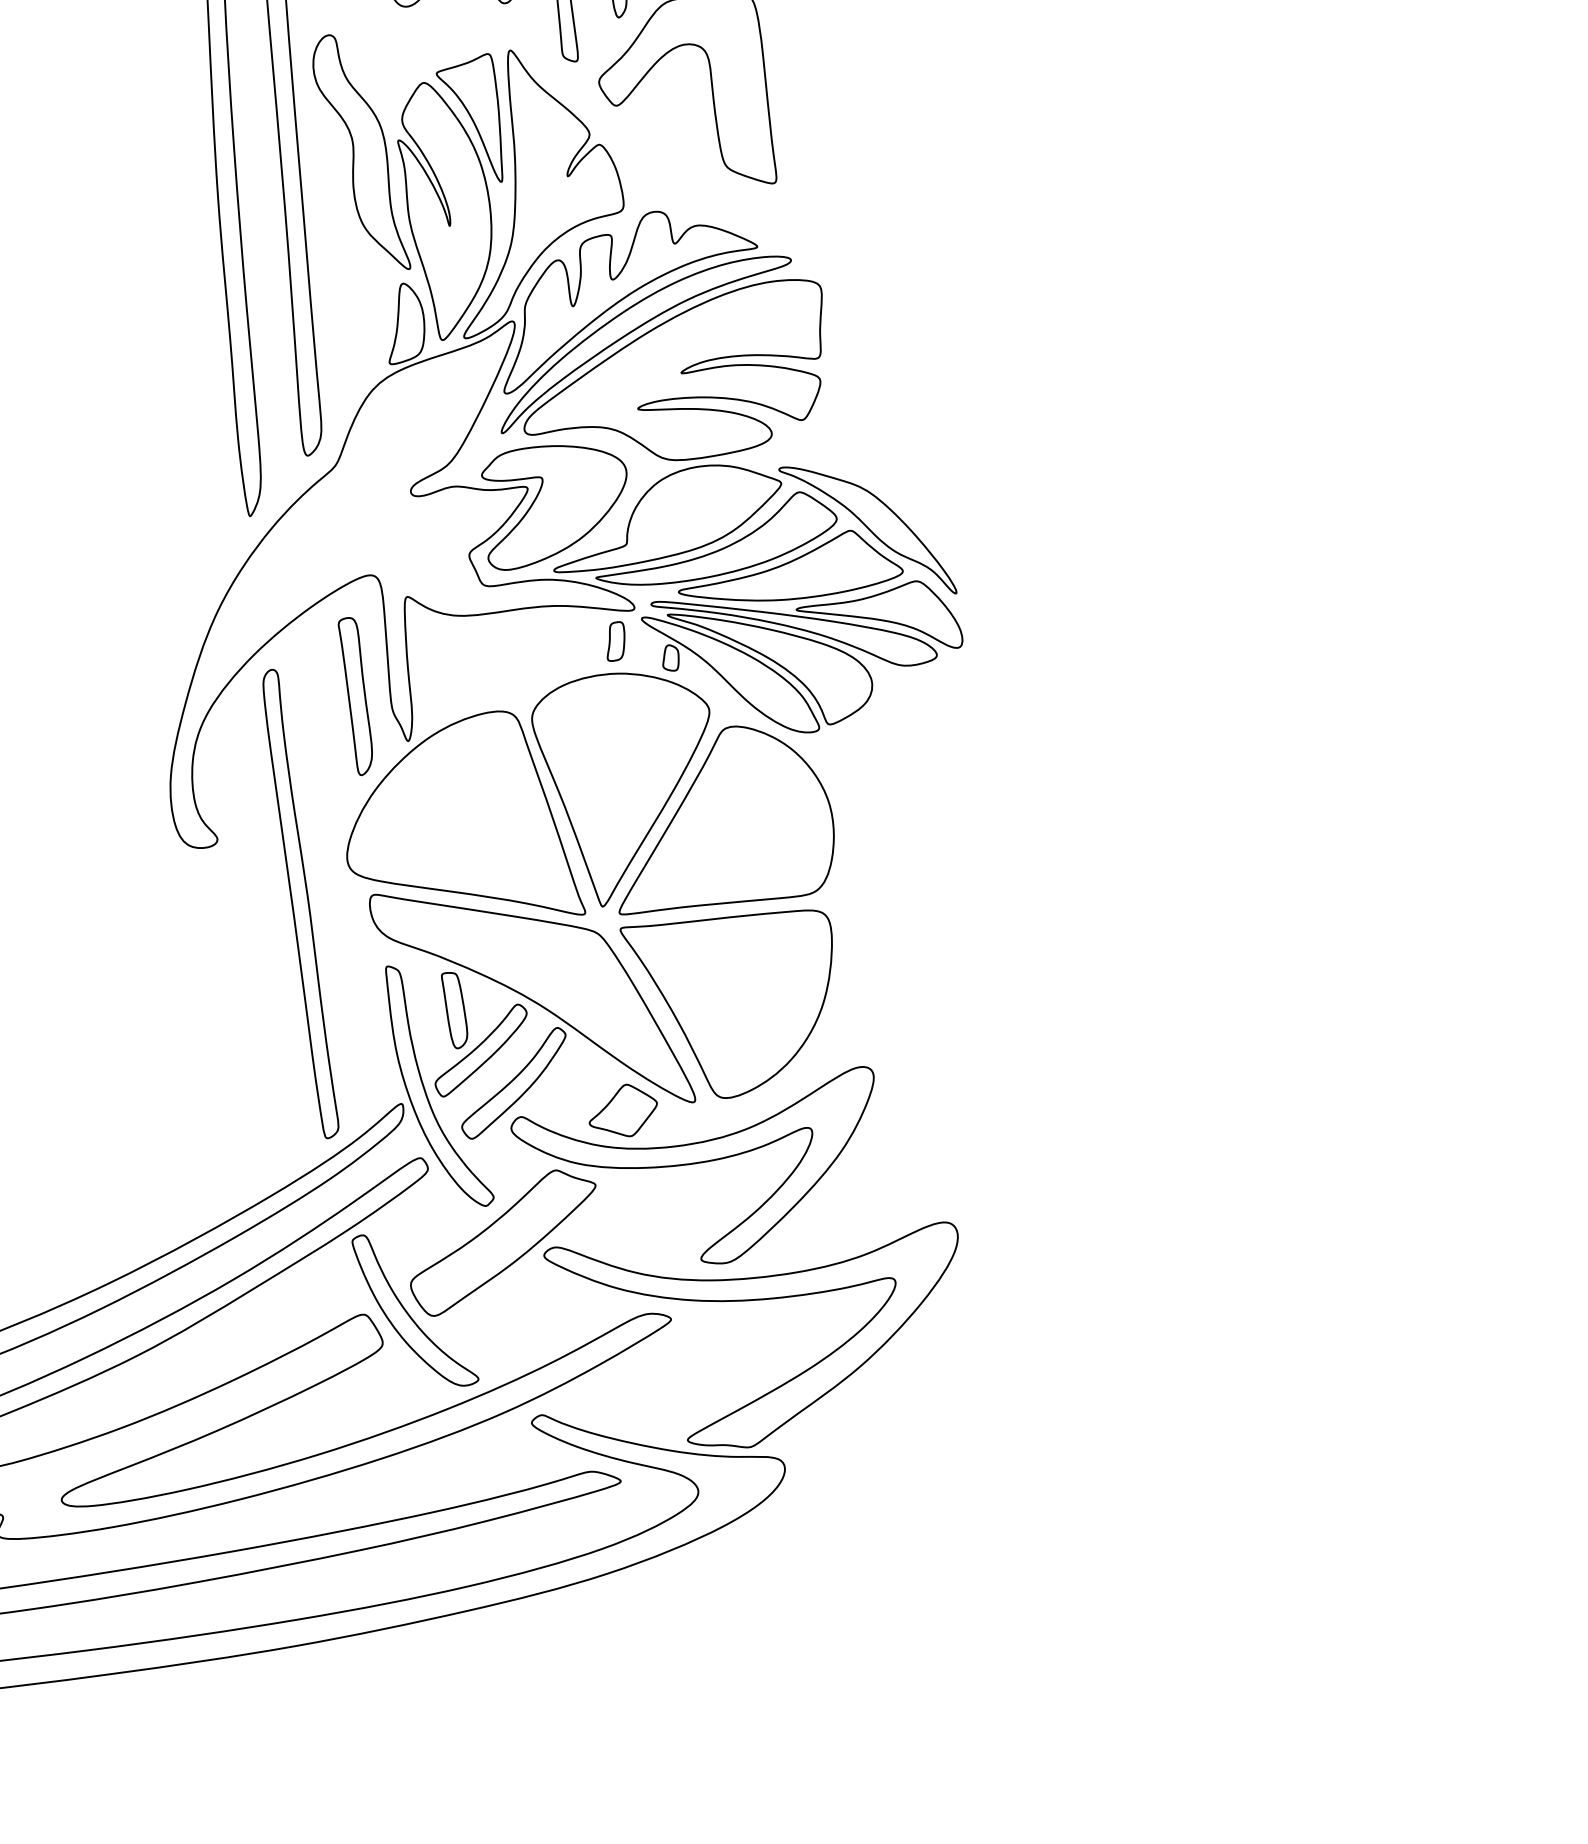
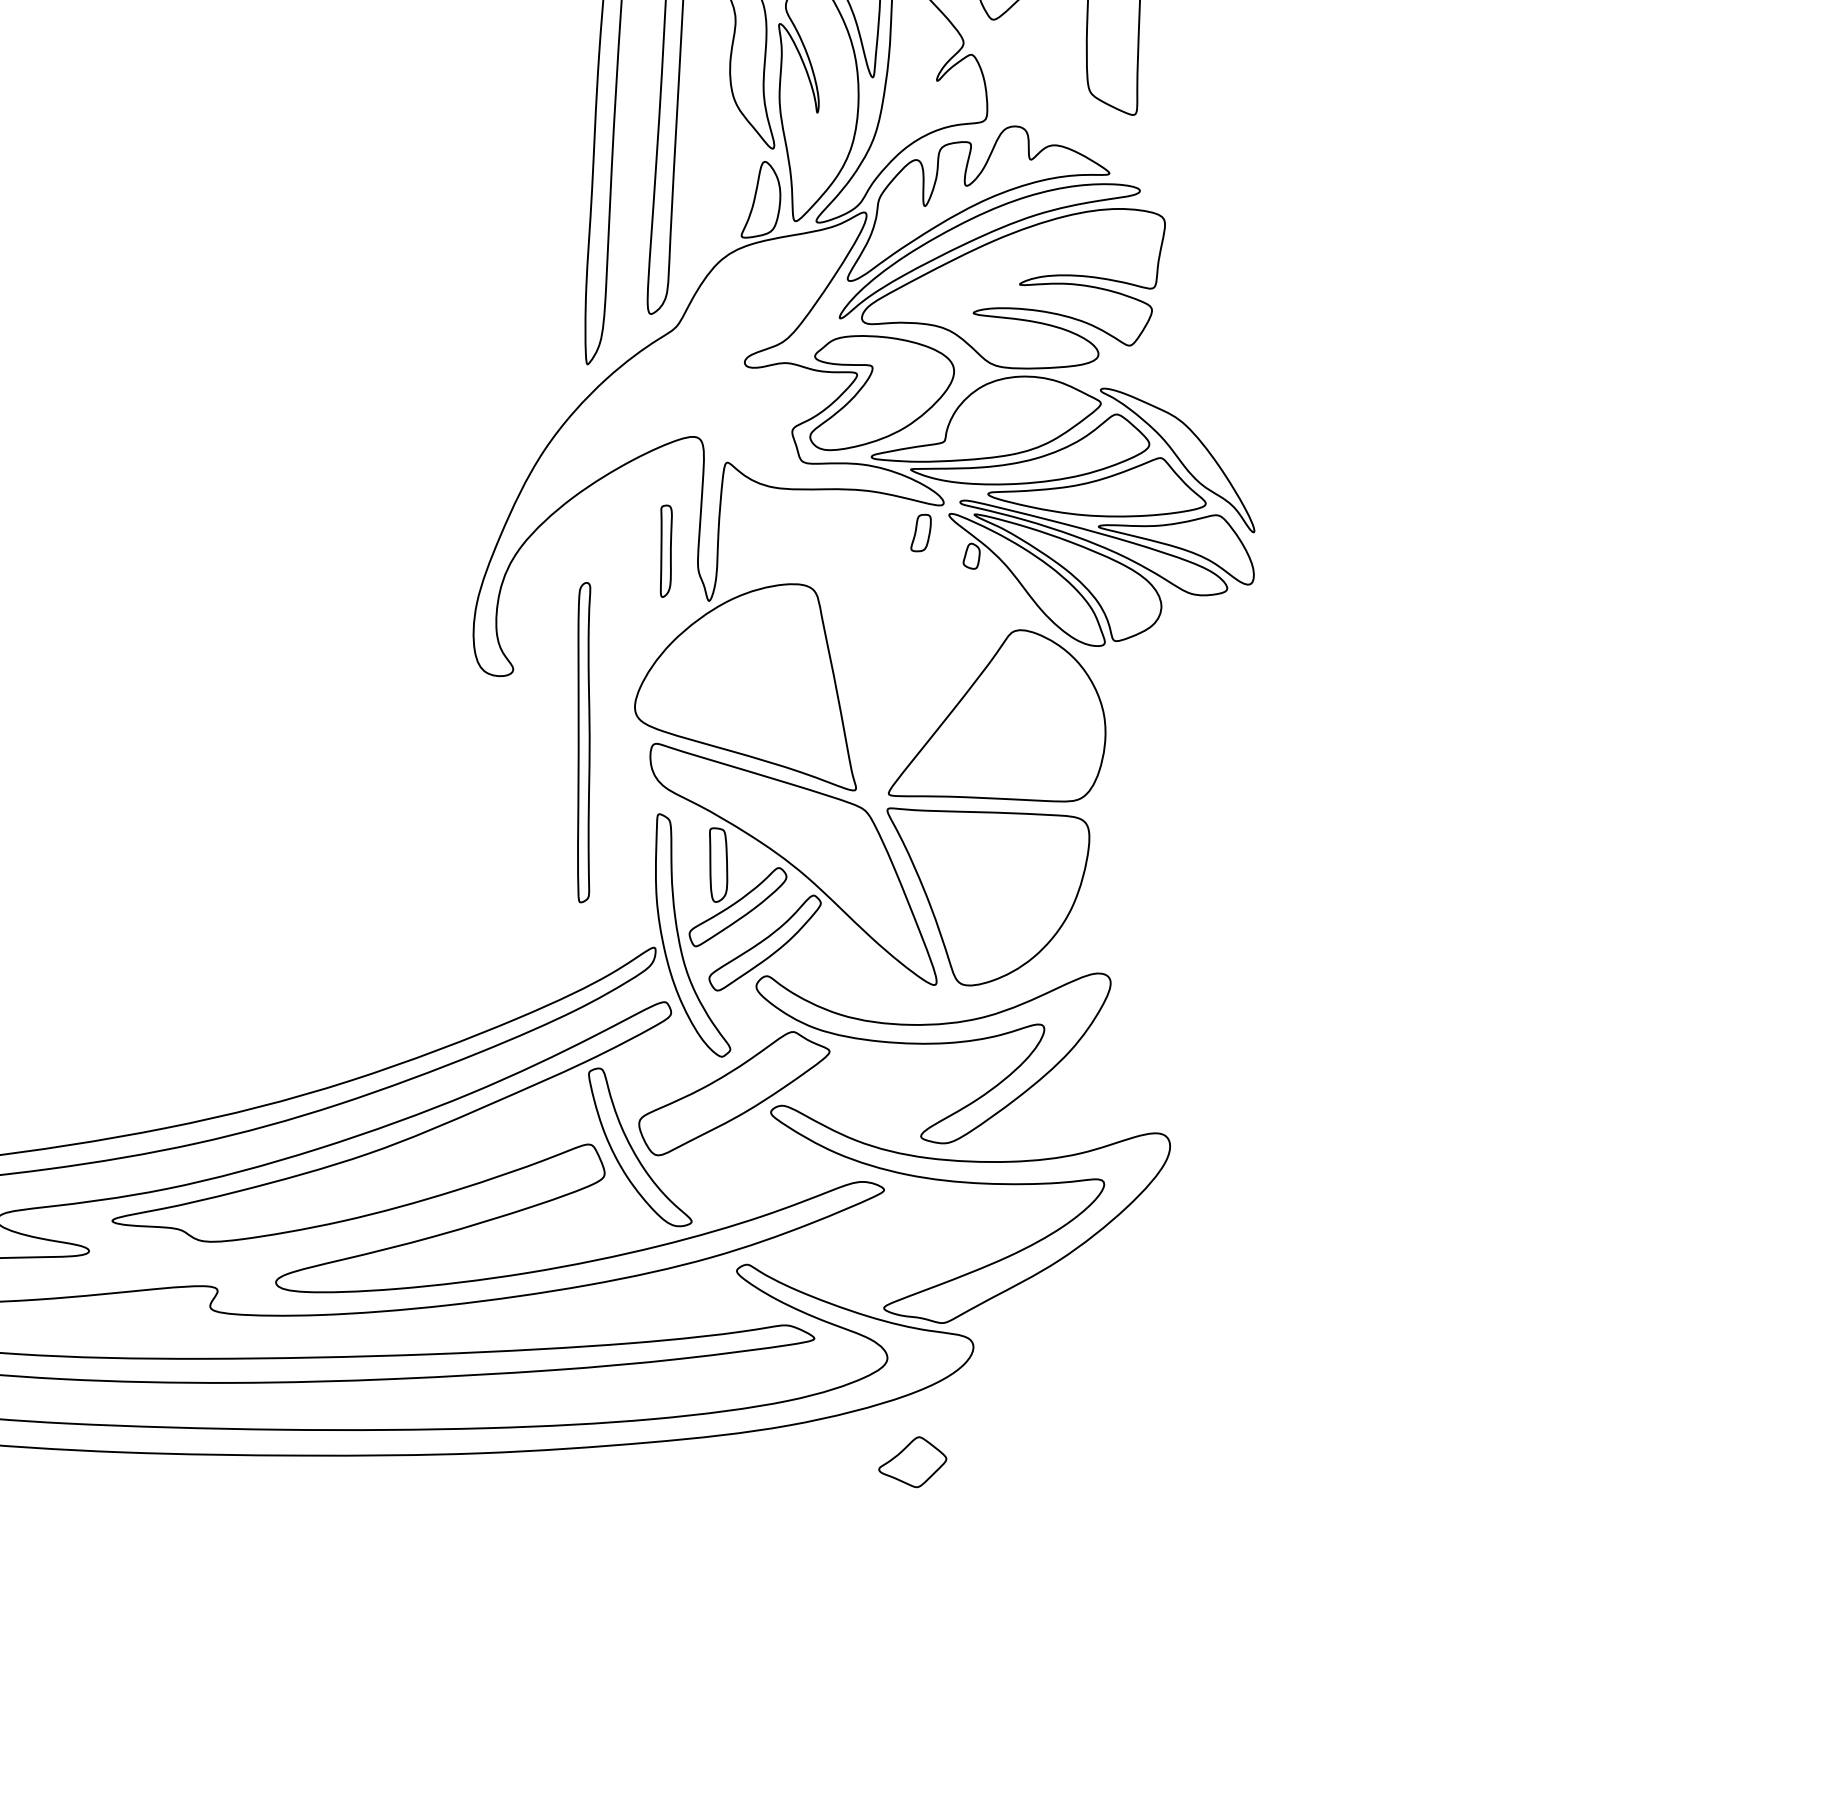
part: (357, 696) -> (666, 551), size x0.6
part: (629, 787) -> (915, 674), removed
part: (299, 903) -> (583, 742), size x0.7
part: (622, 1111) -> (912, 1462), moved

